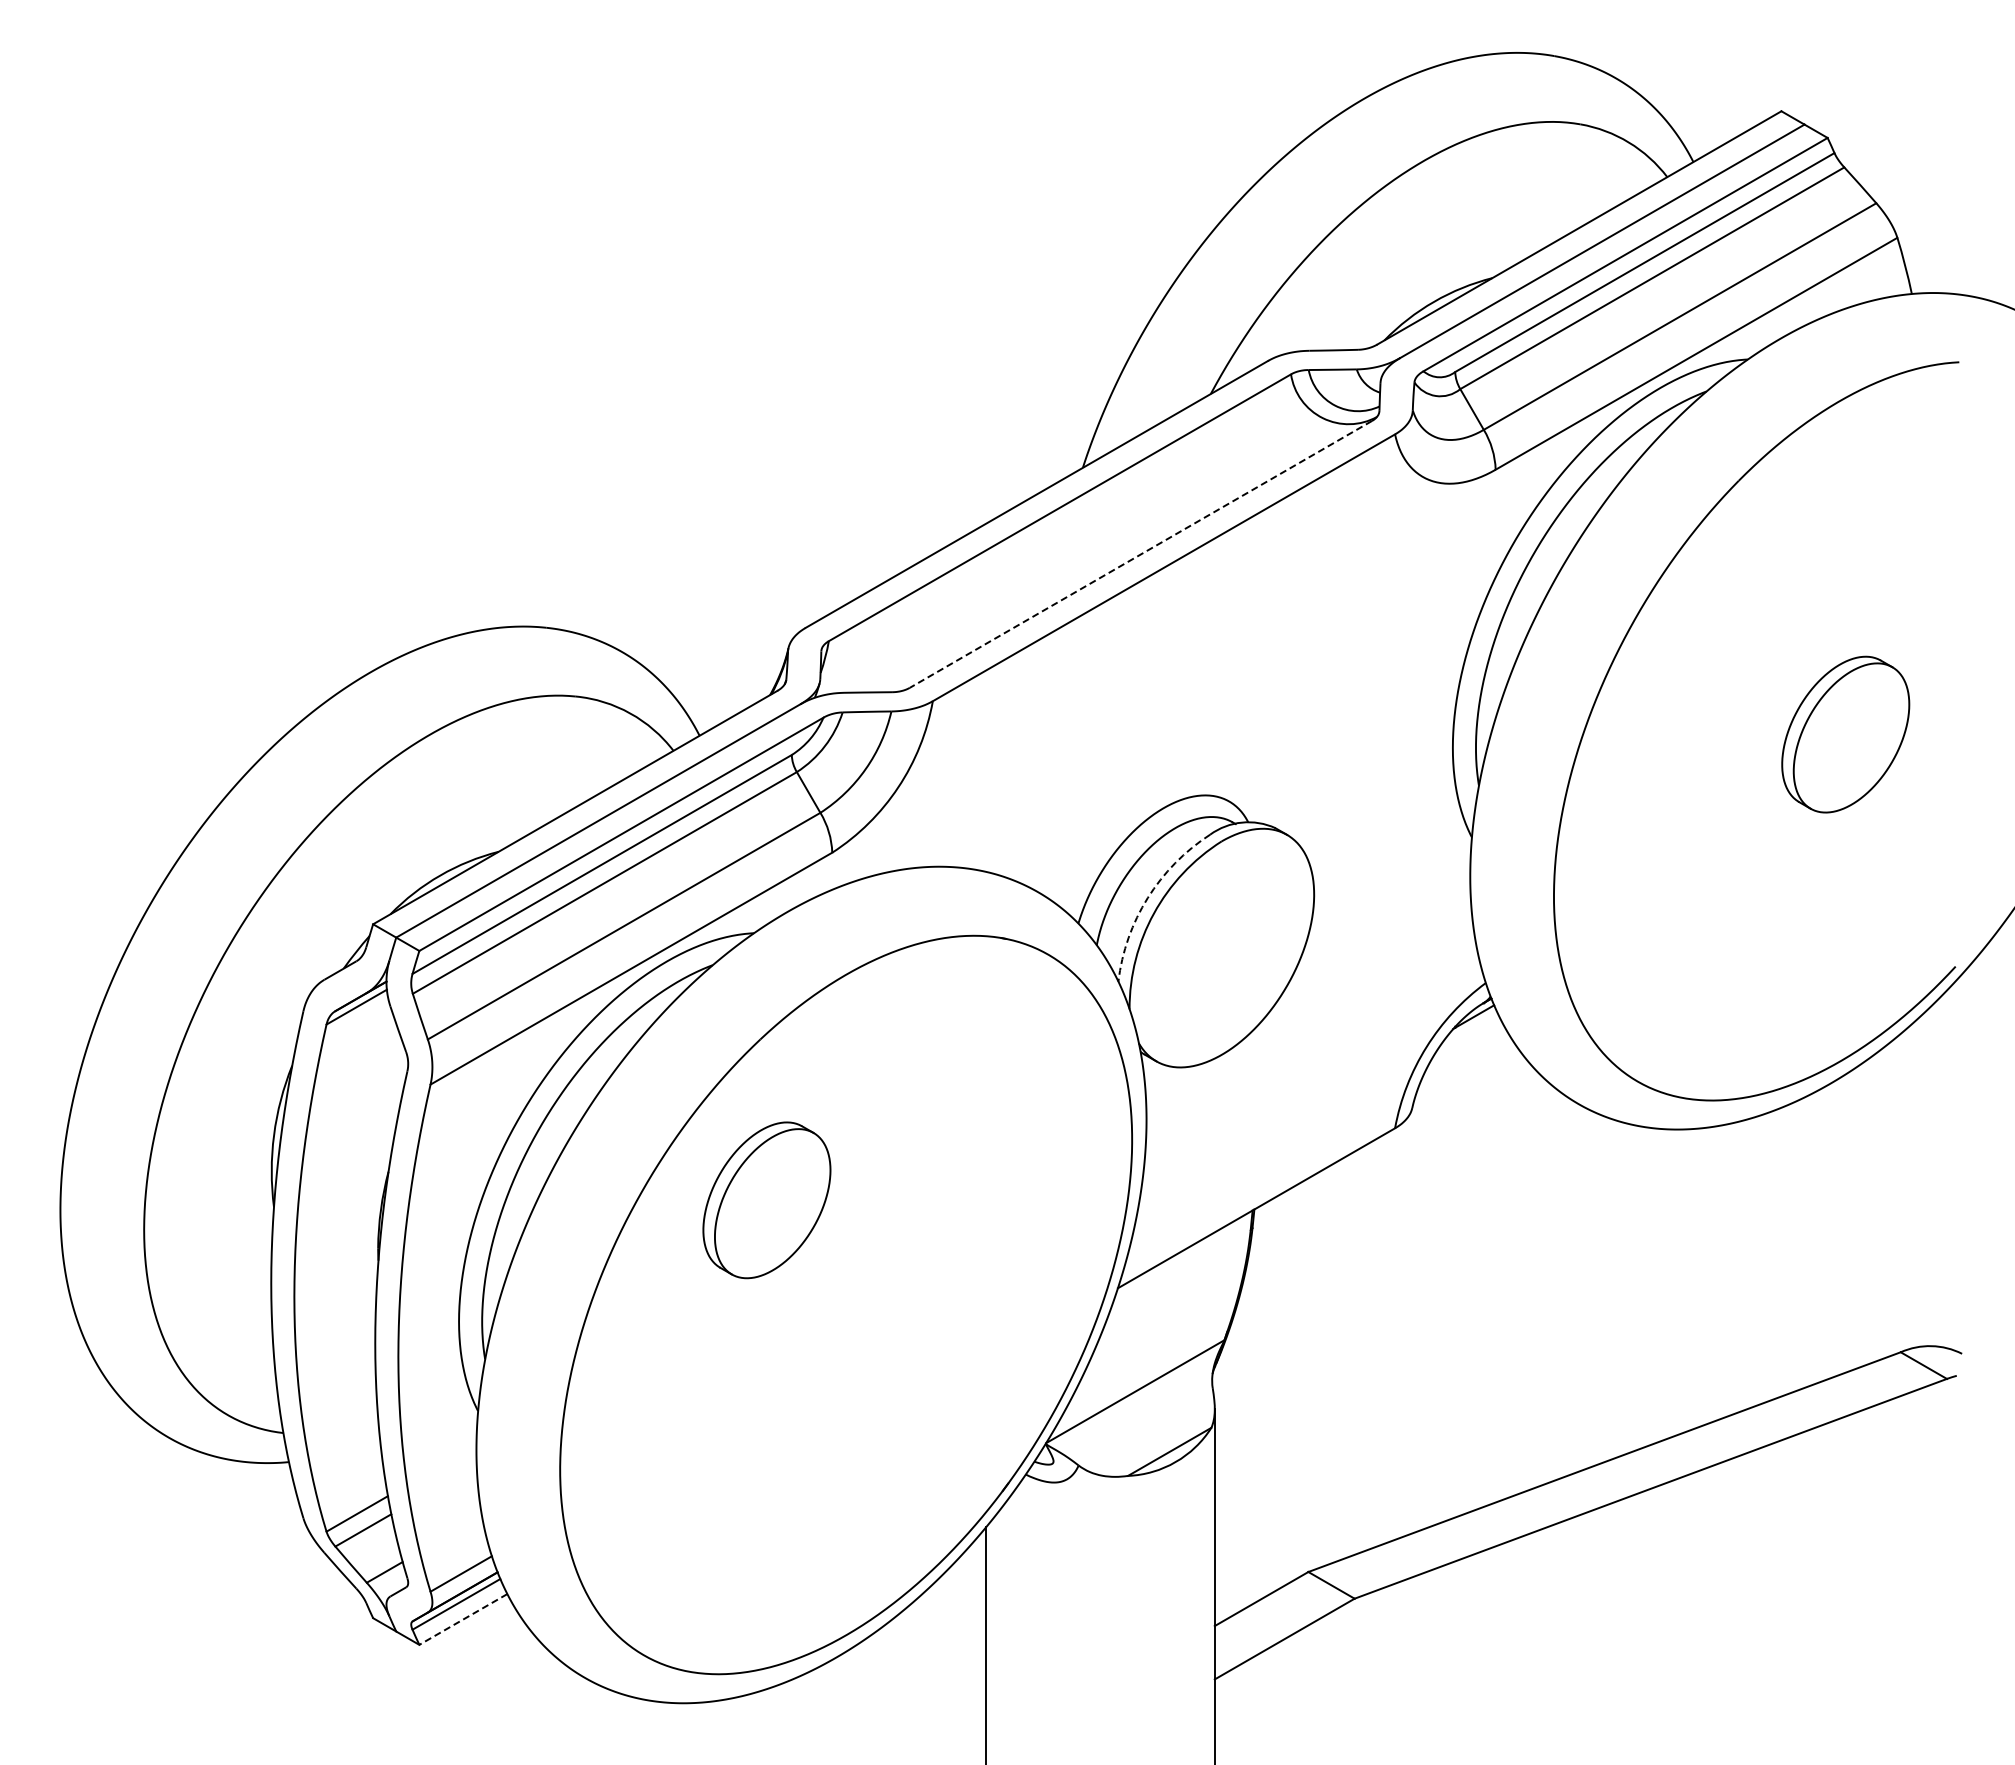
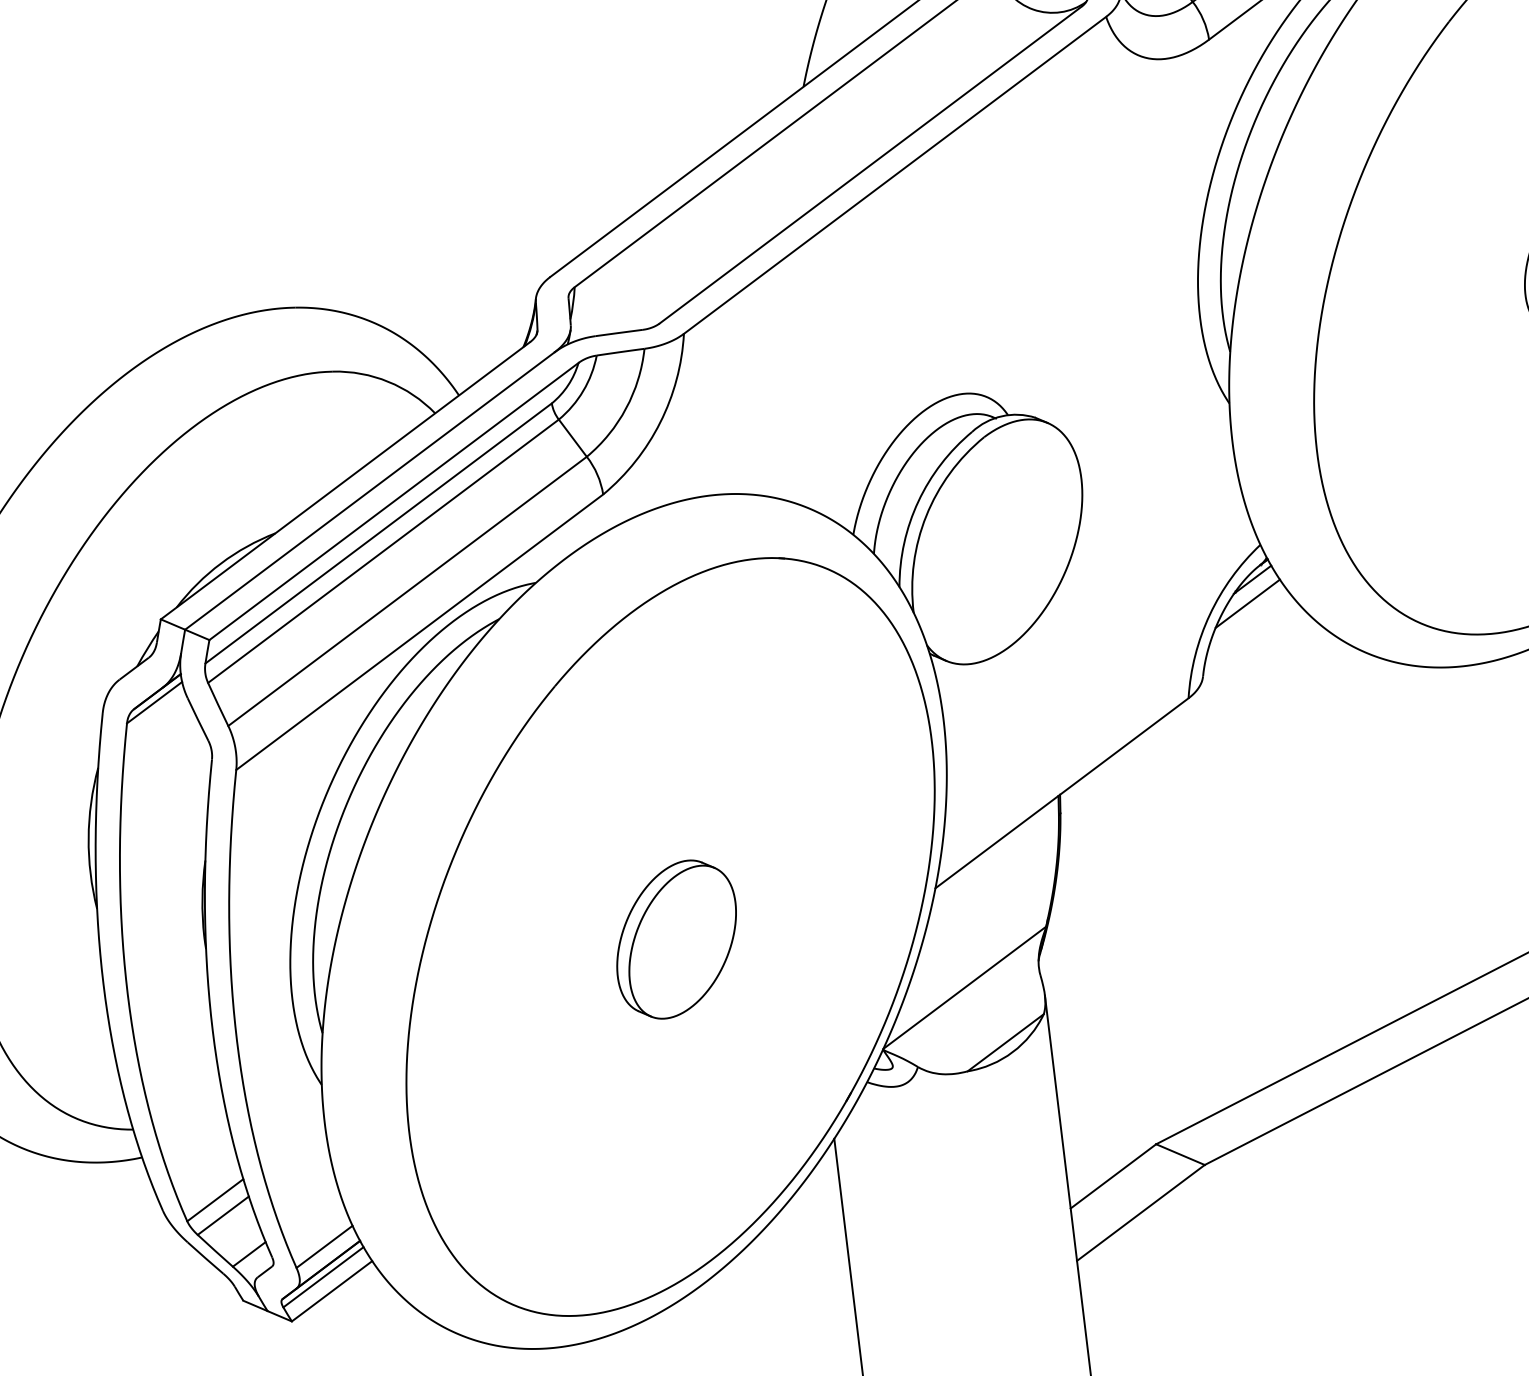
line: (1140, 554) -> (870, 165), dashed -> solid
arc: (1147, 897) -> (918, 501), dashed -> solid
line: (1465, 1040) -> (1247, 603), added
part: (766, 1200) -> (676, 939), moved
line: (463, 1619) -> (332, 1291), dashed -> solid

